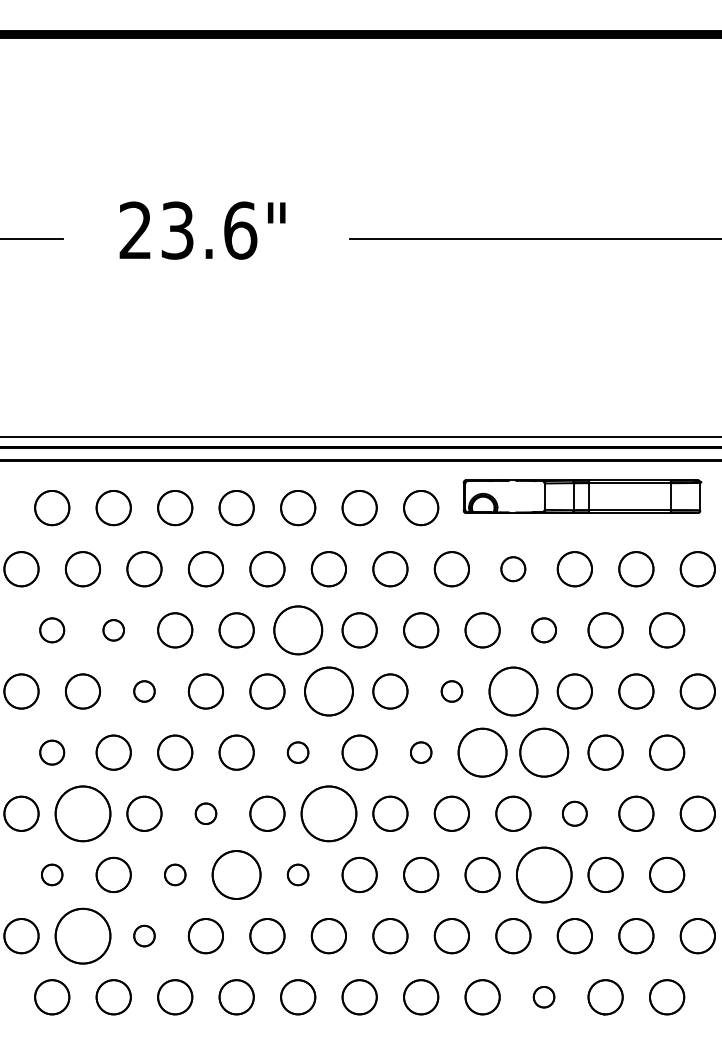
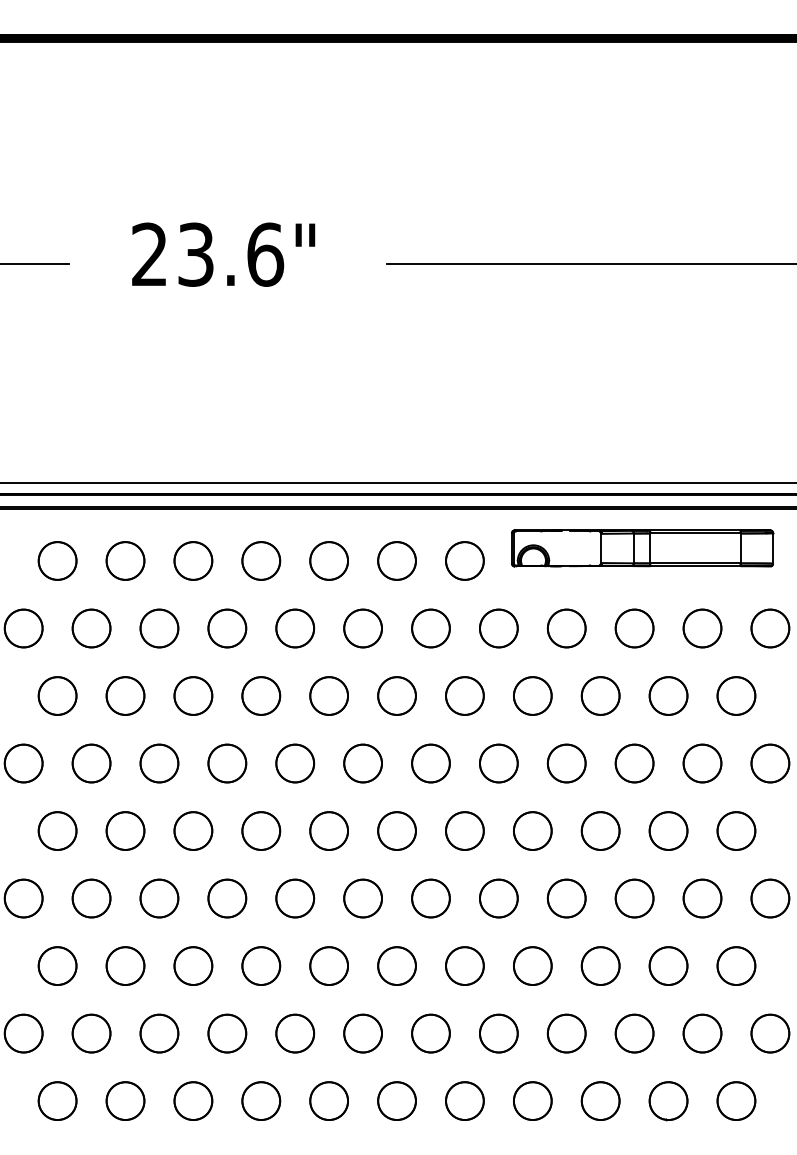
part: (513, 569) -> (566, 628), size x1.43
part: (52, 629) -> (57, 695), size x1.43
part: (113, 629) -> (125, 695), size x1.67
circle: (297, 629) -> (328, 695), size x0.71
part: (543, 629) -> (600, 695), size x1.43
part: (144, 691) -> (159, 763), size x1.67
part: (328, 691) -> (362, 763), size x0.71
part: (451, 691) -> (498, 763), size x1.67
part: (513, 691) -> (566, 763), size x0.71
part: (52, 752) -> (57, 830), size x1.43
circle: (297, 752) -> (328, 830), size x1.67
circle: (420, 752) -> (464, 830), size x1.67
circle: (482, 752) -> (532, 830), size x0.71
part: (543, 752) -> (600, 830), size x0.71
part: (82, 813) -> (91, 898), size x0.62
part: (206, 813) -> (227, 898), size x1.67
part: (328, 813) -> (362, 898), size x0.62
part: (574, 813) -> (634, 898), size x1.43
part: (52, 874) -> (57, 965), size x1.67
part: (175, 874) -> (193, 965), size x1.67
part: (236, 874) -> (261, 965), size x0.71
circle: (297, 874) -> (328, 965), size x1.67
part: (543, 874) -> (600, 965), size x0.62
part: (82, 936) -> (91, 1033), size x0.62
part: (144, 936) -> (159, 1033), size x1.67
part: (543, 996) -> (600, 1100), size x1.67

